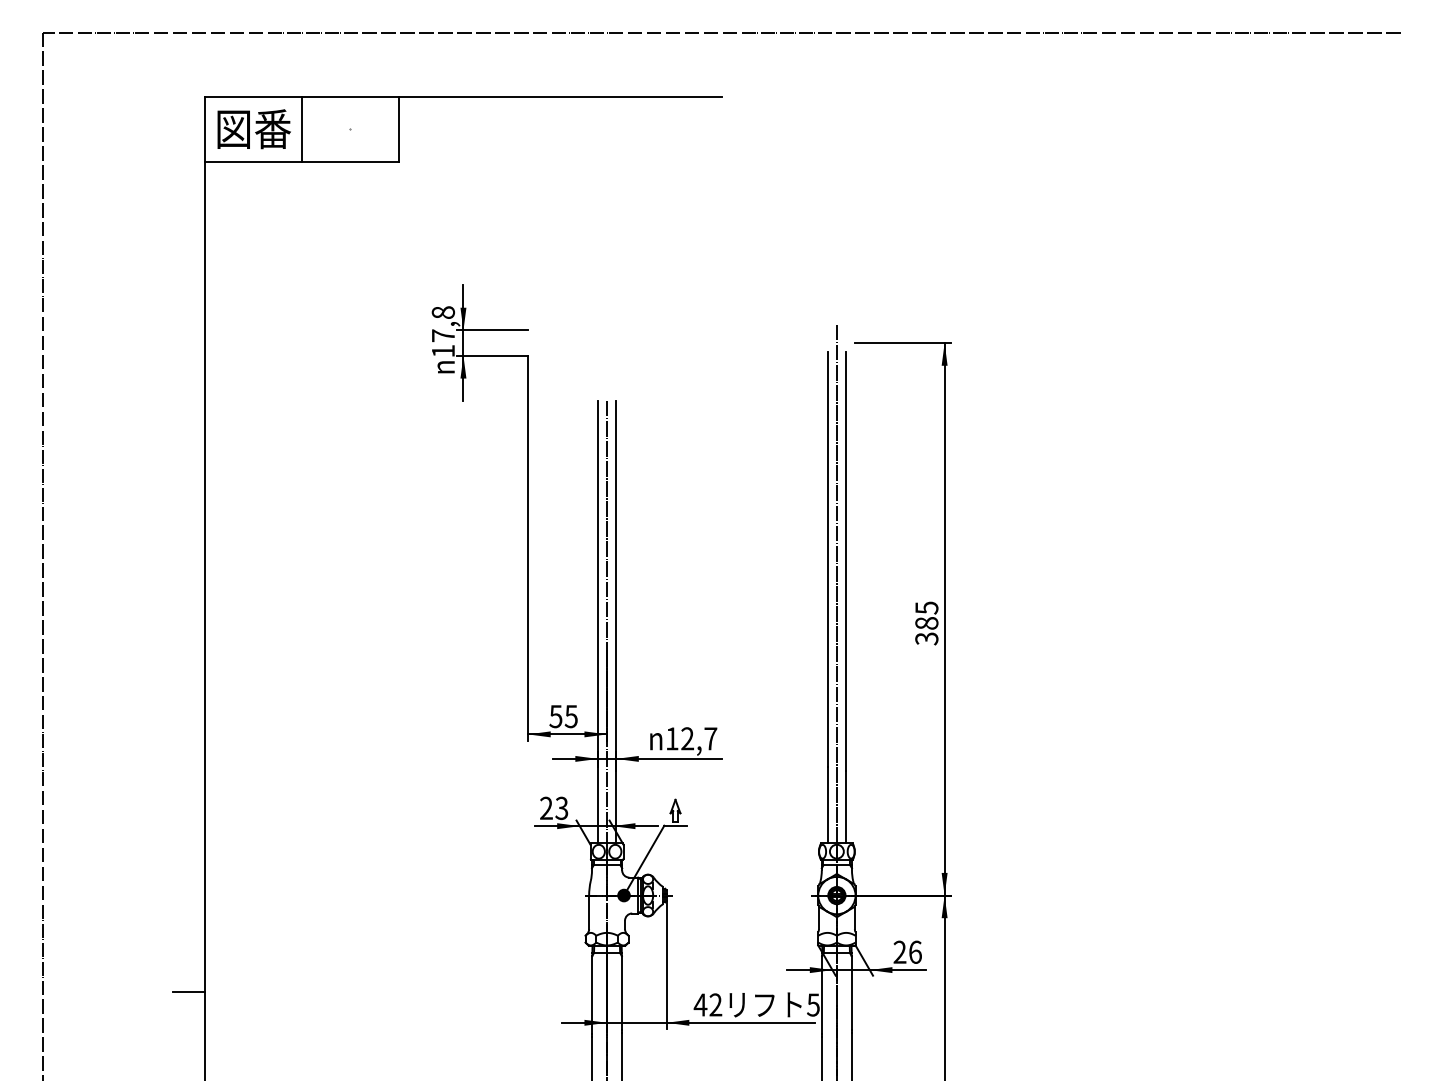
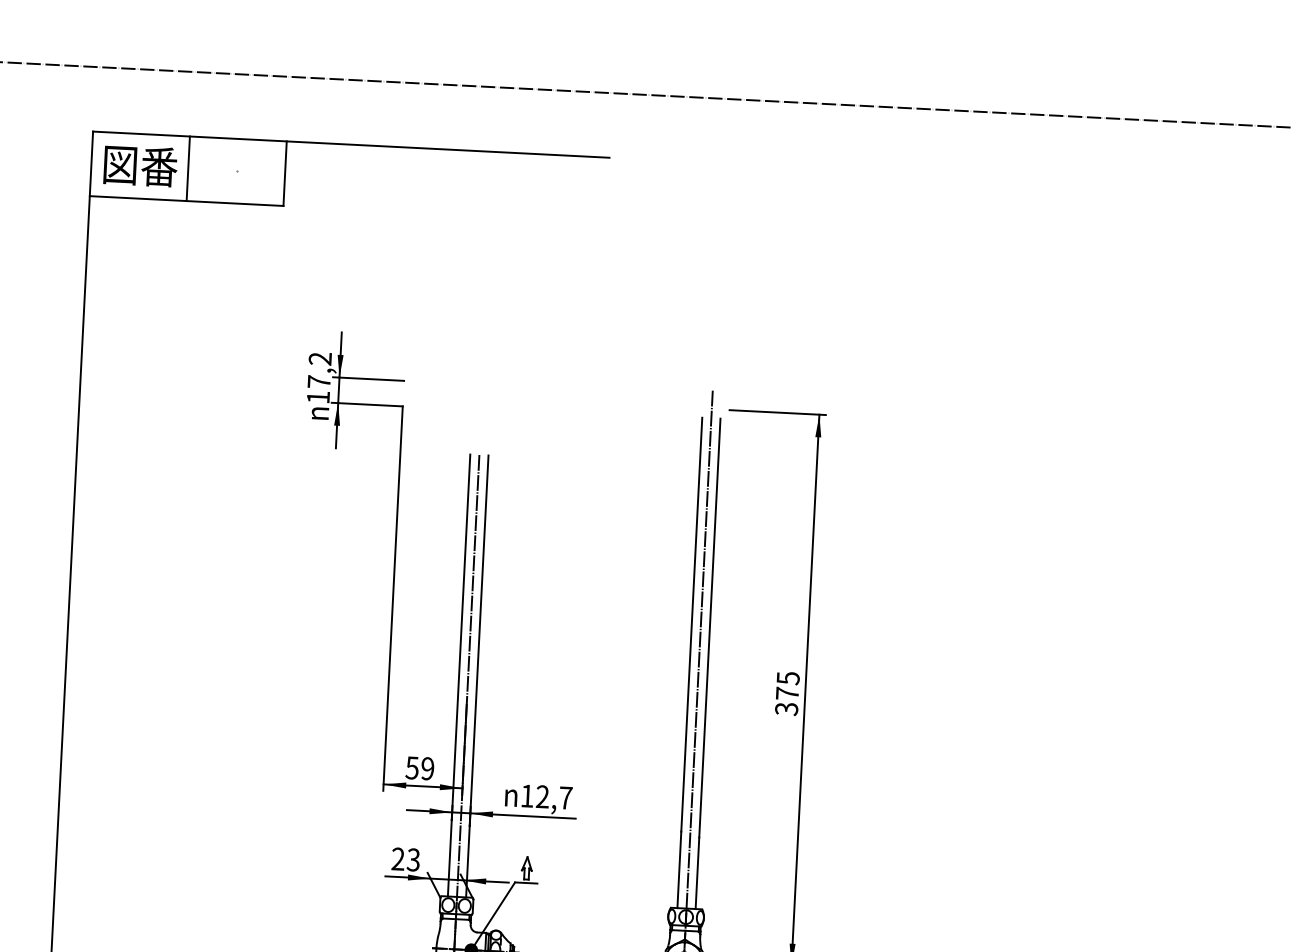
text: (443, 312) -> (320, 358), 17,8 -> 17,2
text: (926, 623) -> (787, 693), 385 -> 375
text: (570, 716) -> (426, 768), 55 -> 59

